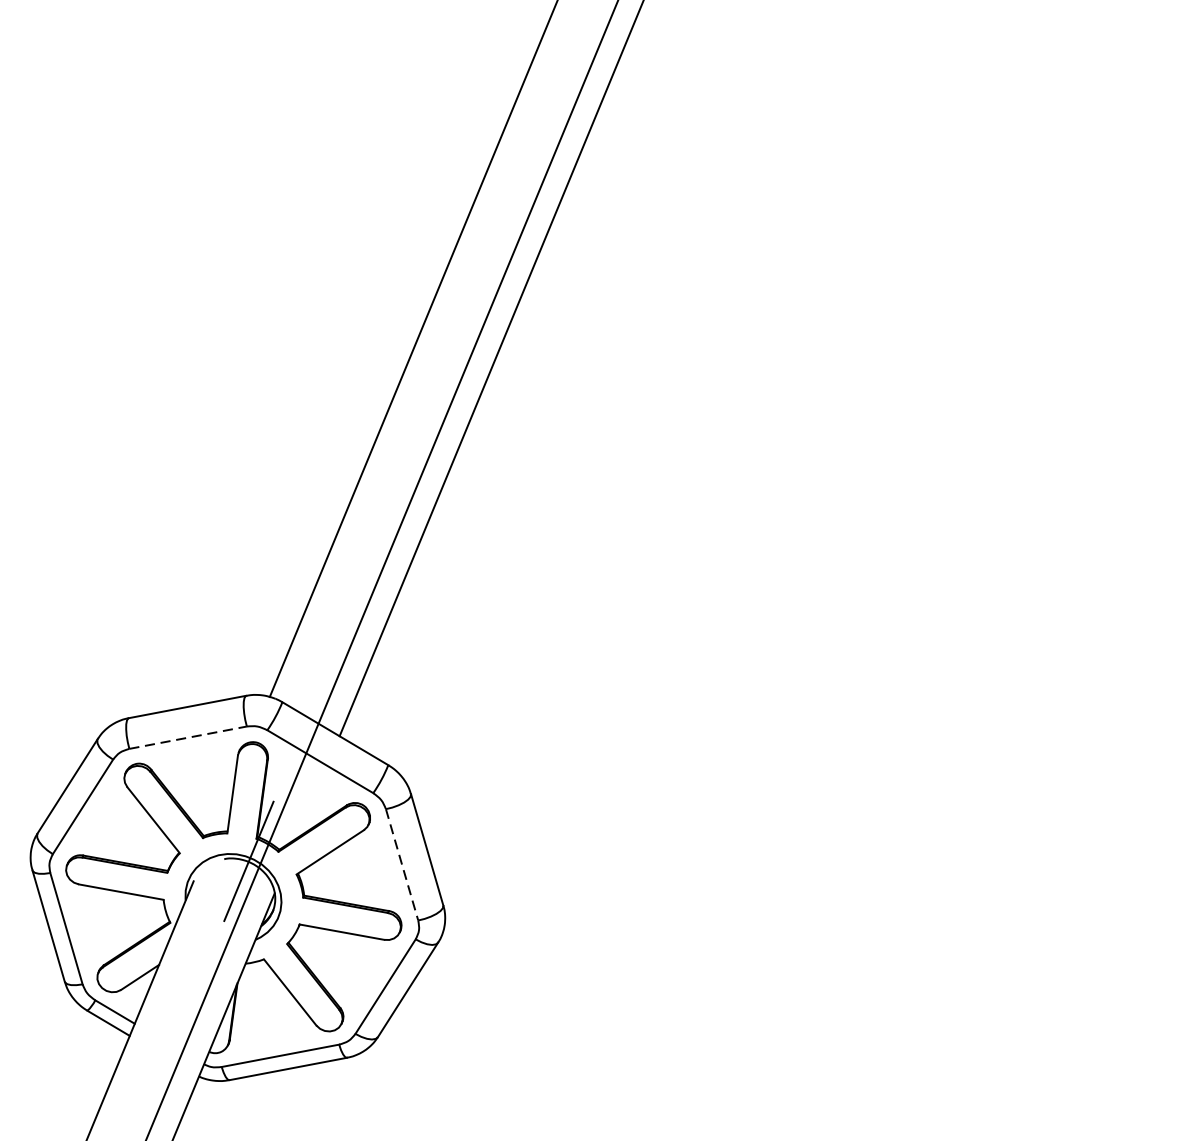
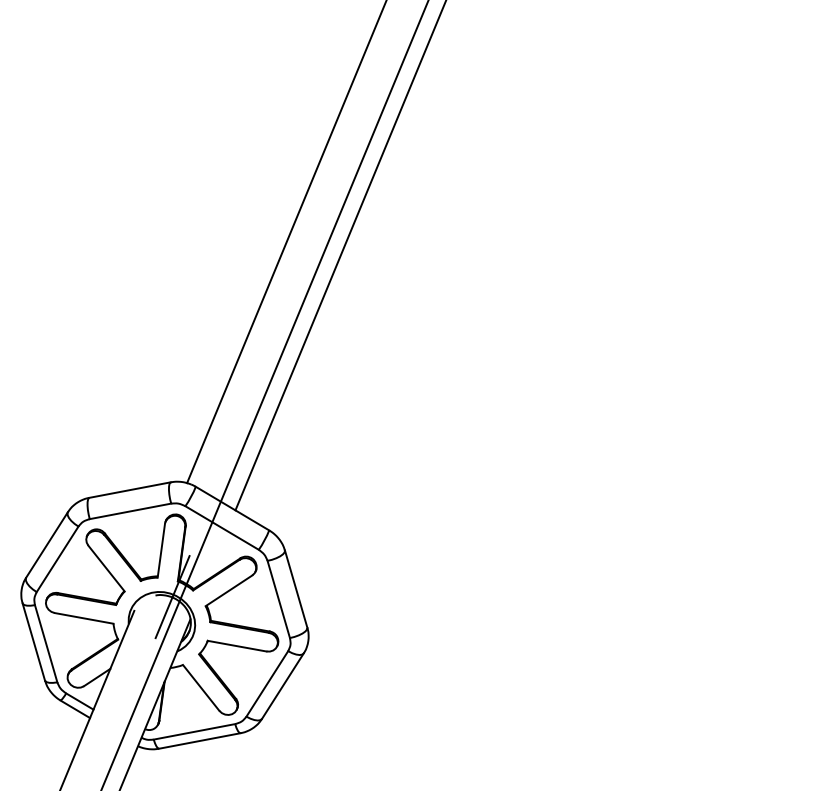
line: (188, 737) -> (130, 511), dashed -> solid
line: (401, 864) -> (278, 599), dashed -> solid

